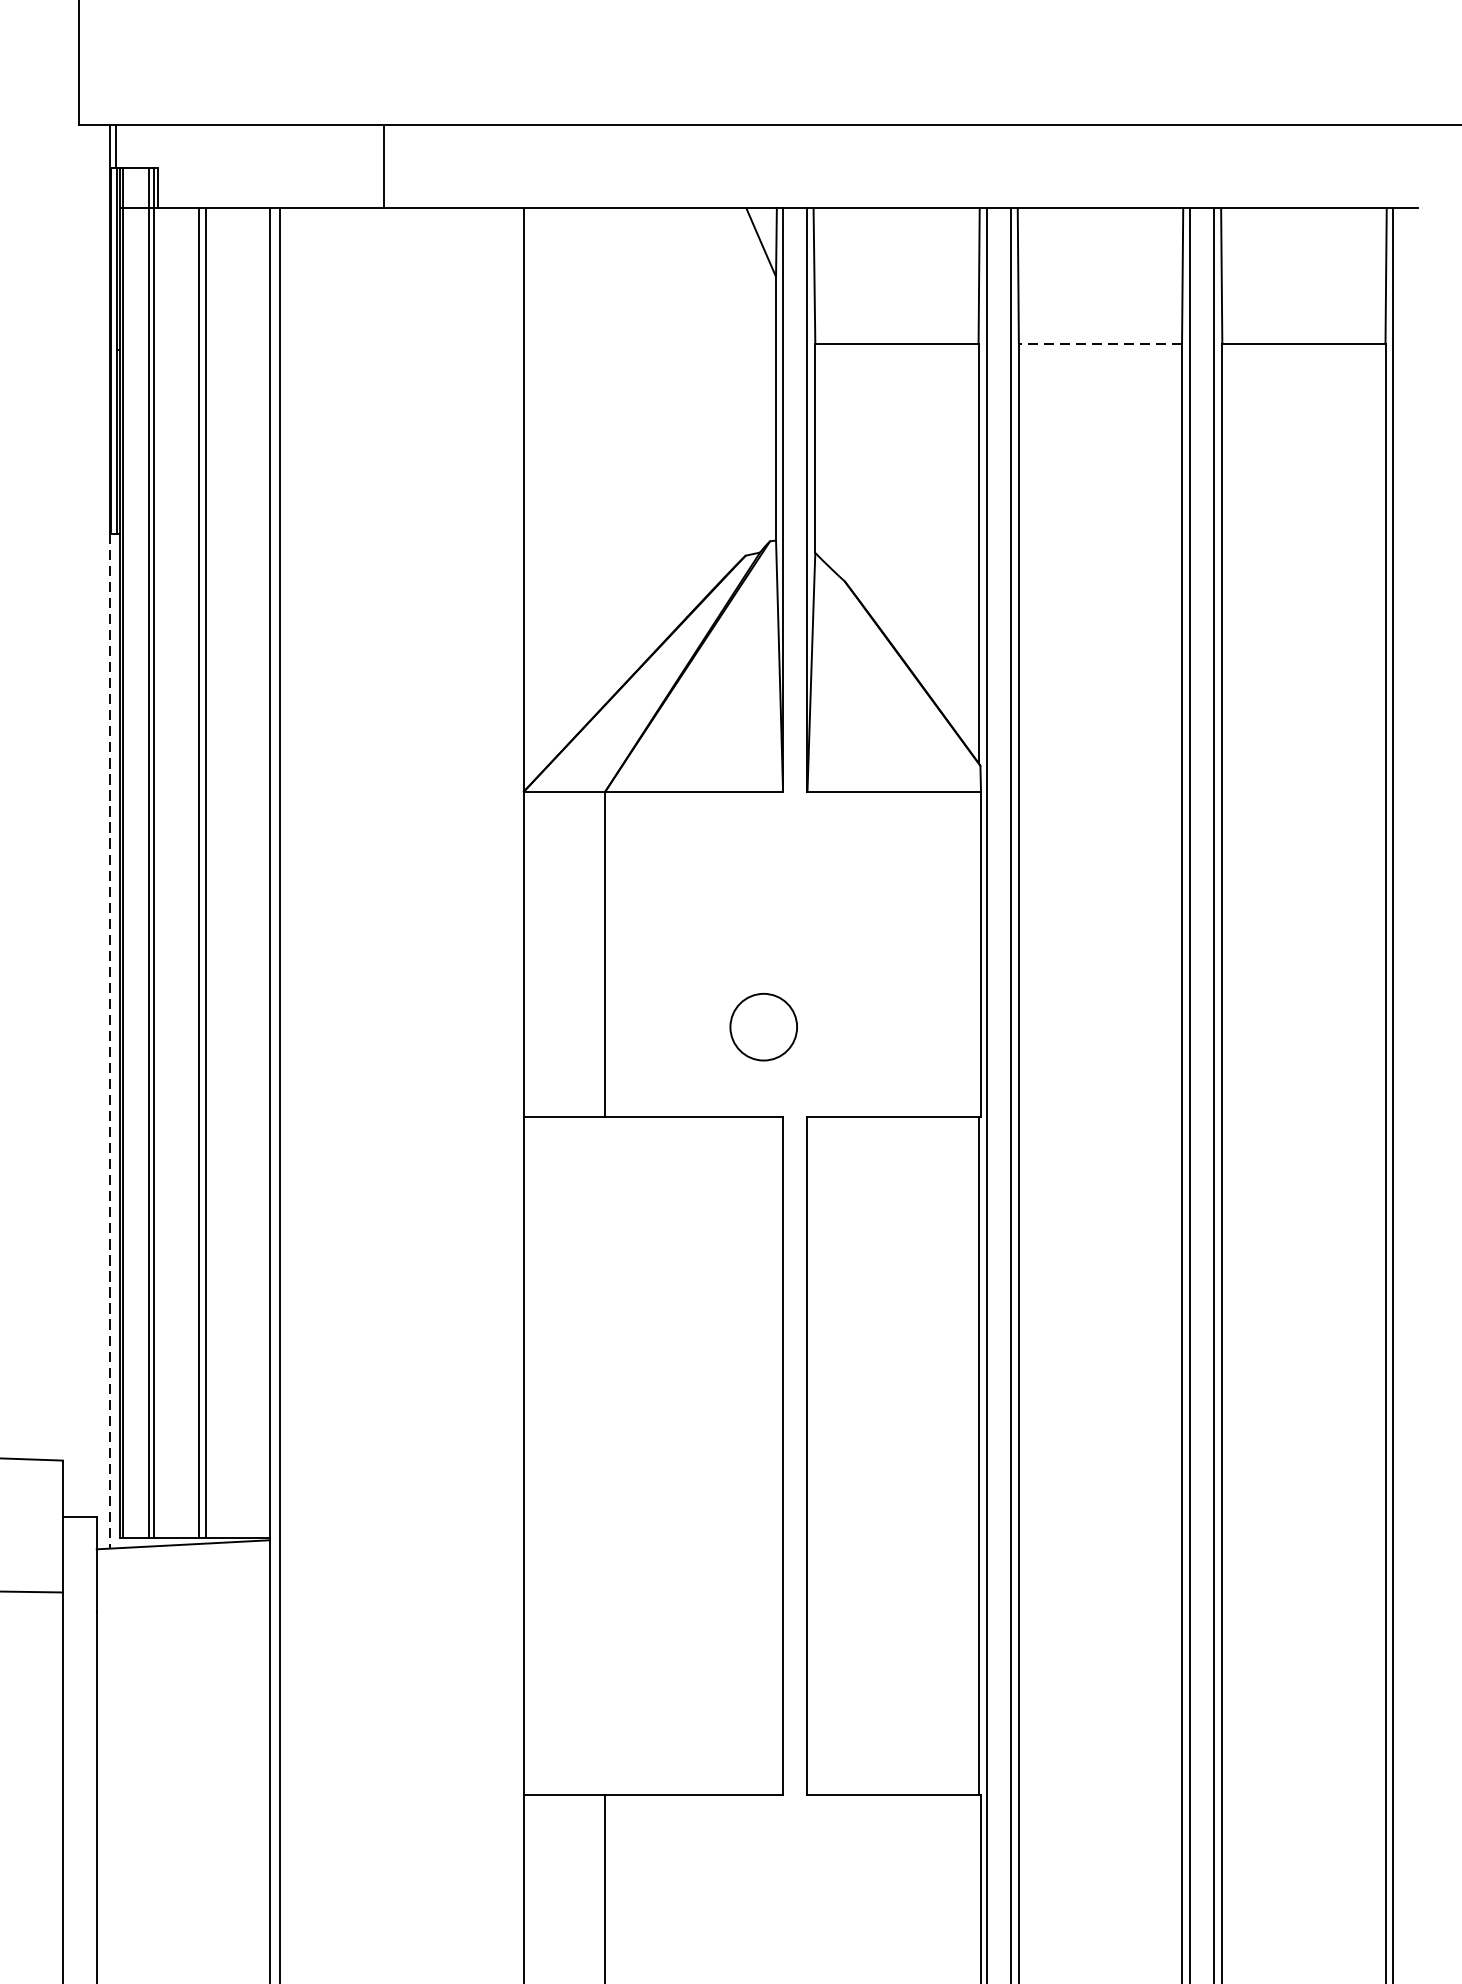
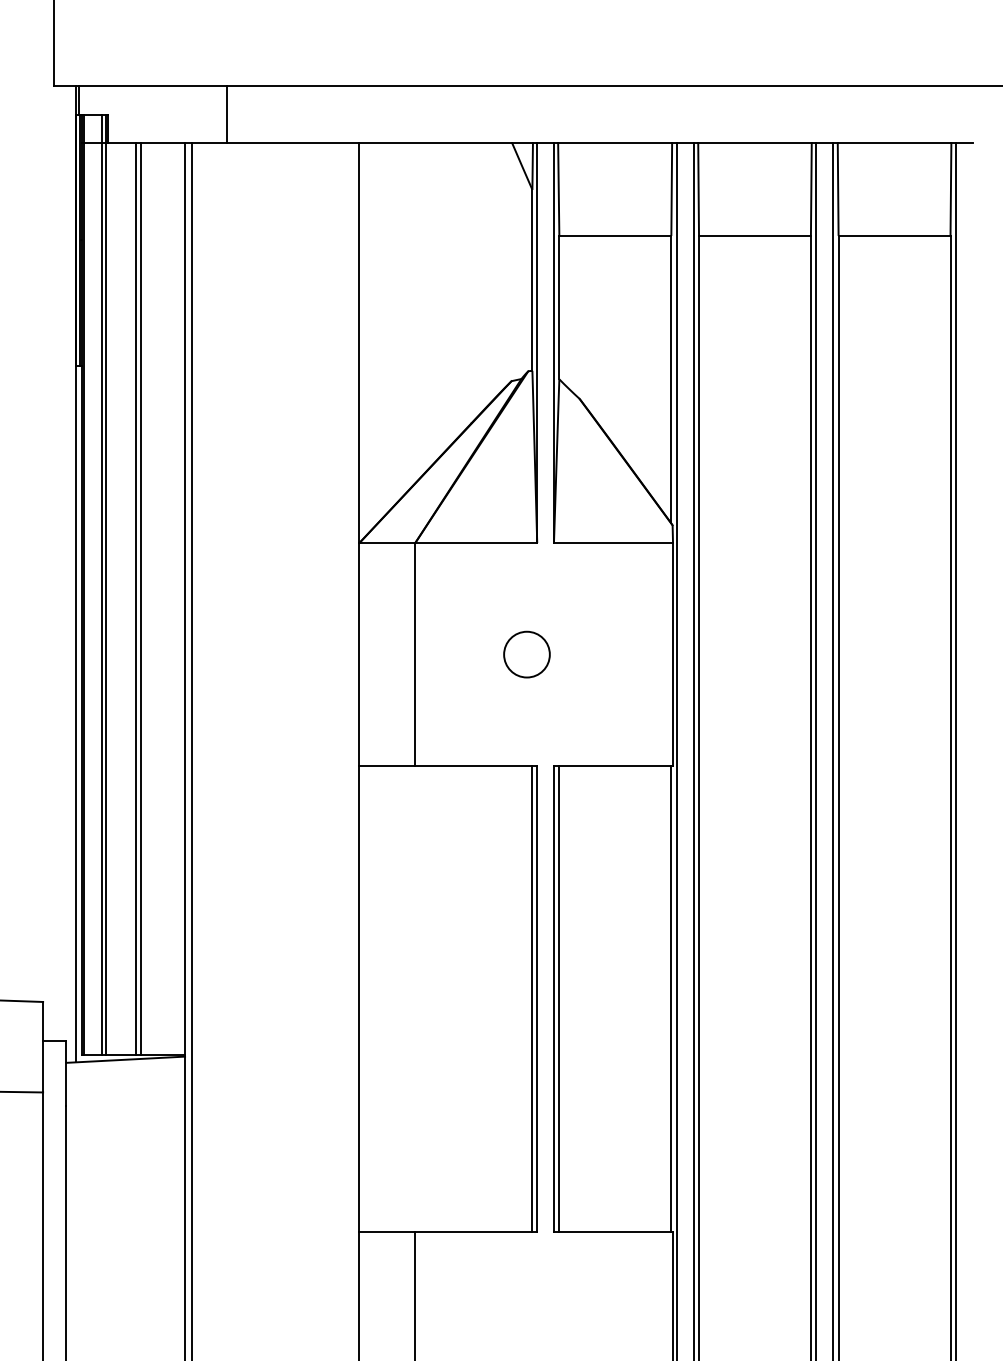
line: (384, 165) -> (226, 113), moved
line: (1099, 343) -> (754, 235), dashed -> solid
circle: (763, 1026) -> (526, 654), moved
line: (110, 1041) -> (75, 714), dashed -> solid
line: (776, 1455) -> (532, 998), added
line: (815, 1455) -> (559, 998), added

